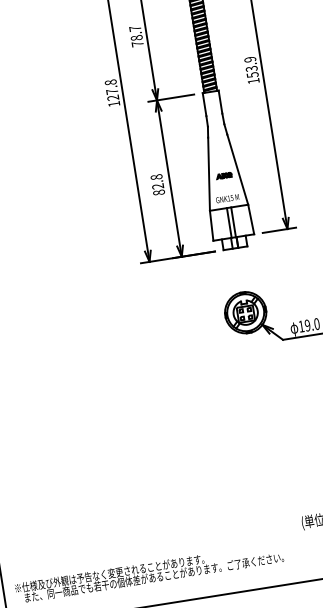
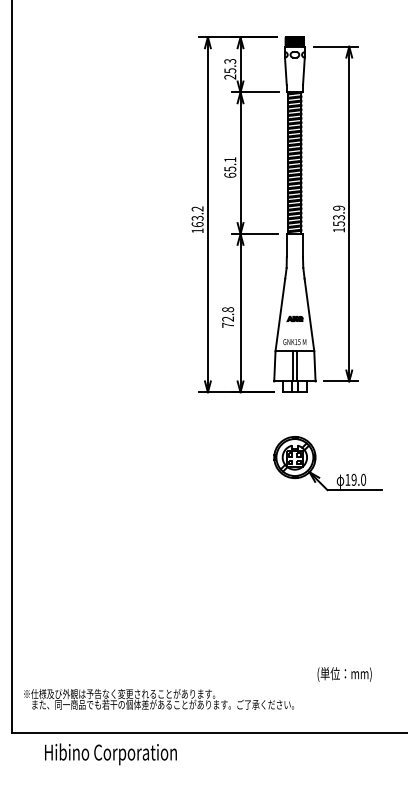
text: (136, 36) -> (230, 167), 78.7 -> 65.1
text: (111, 89) -> (197, 216), 127.8 -> 163.2
text: (159, 191) -> (228, 324), 82.8 -> 72.8

